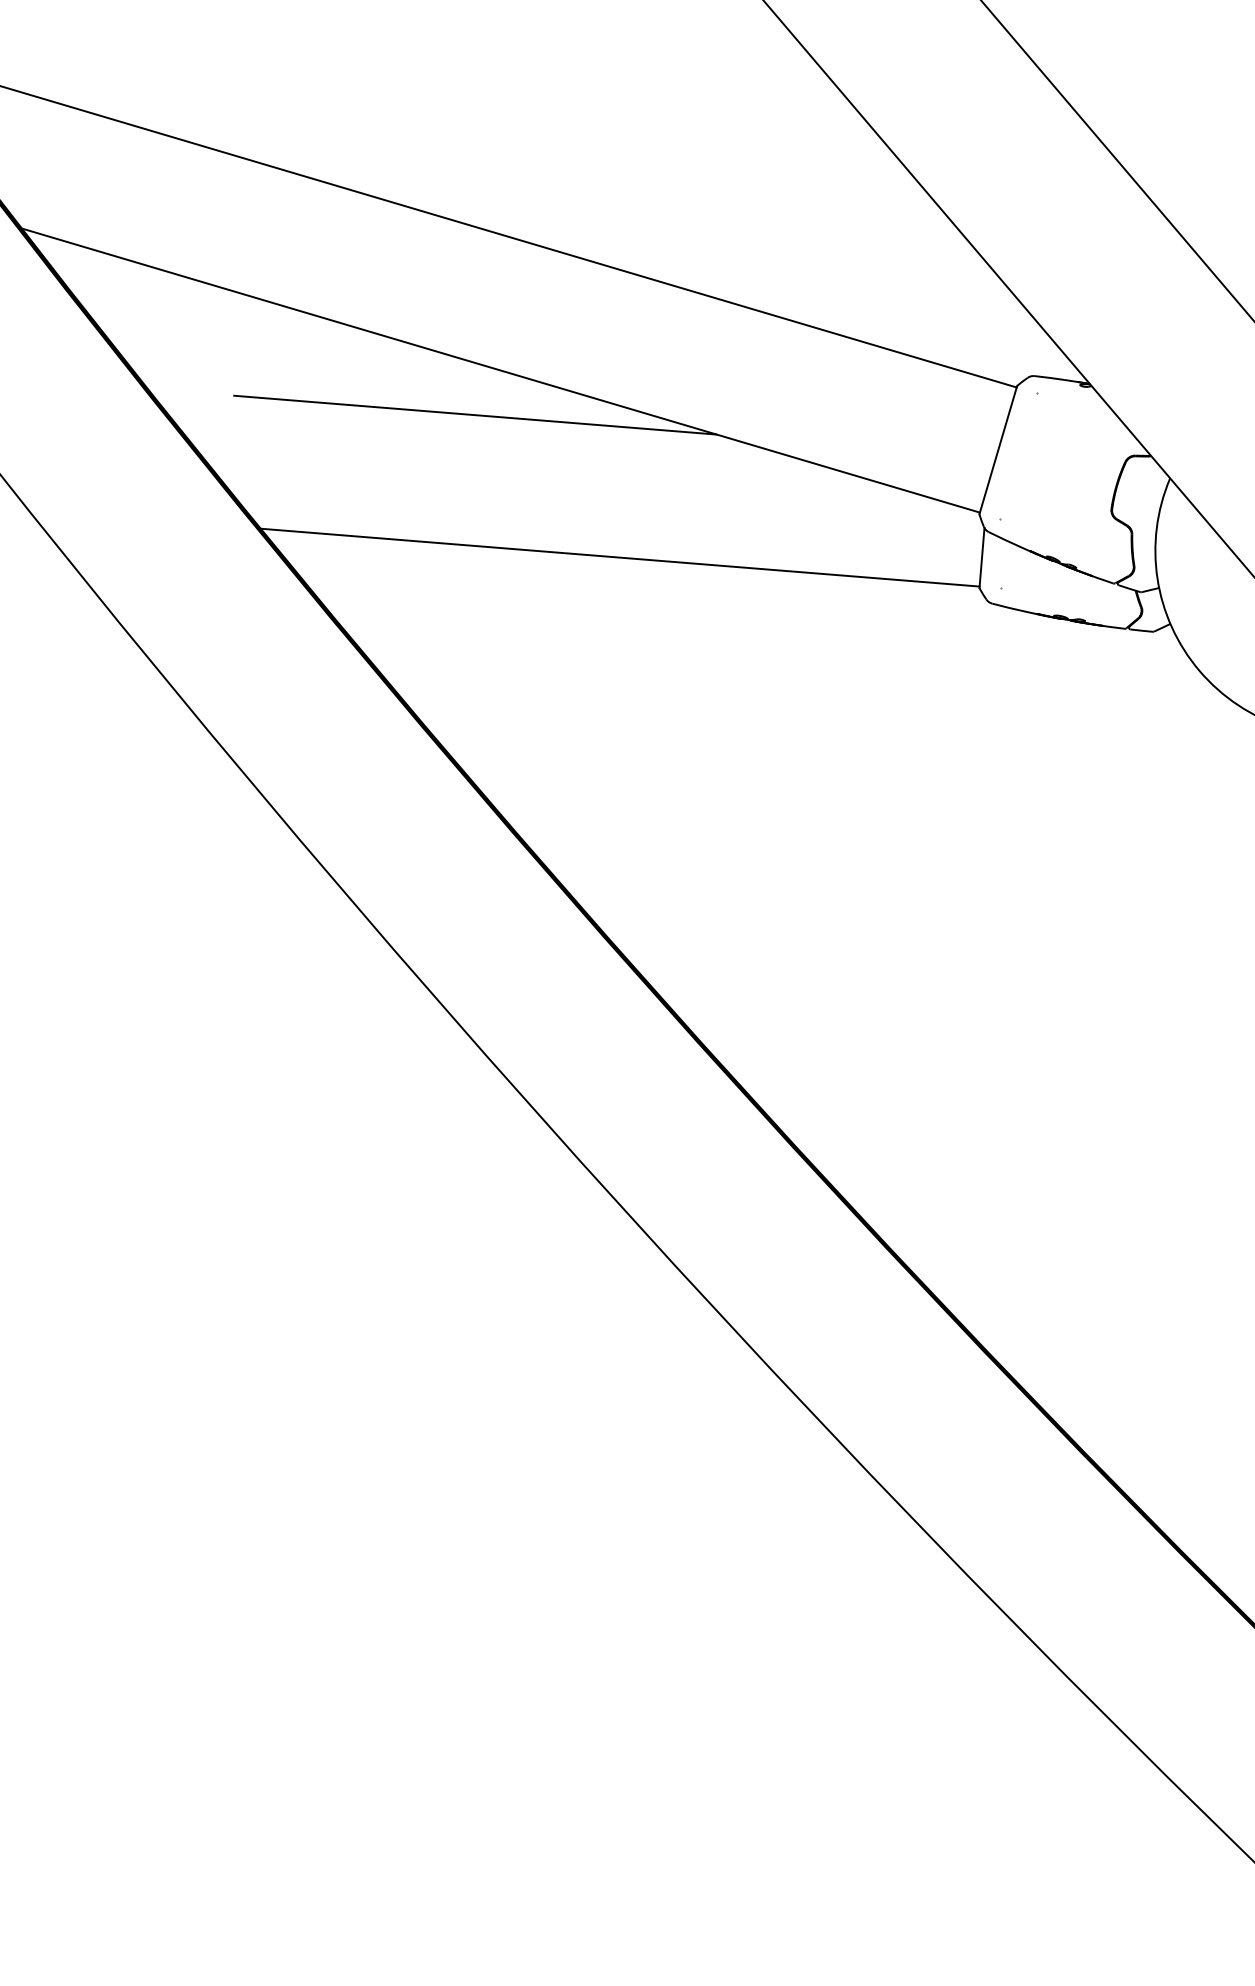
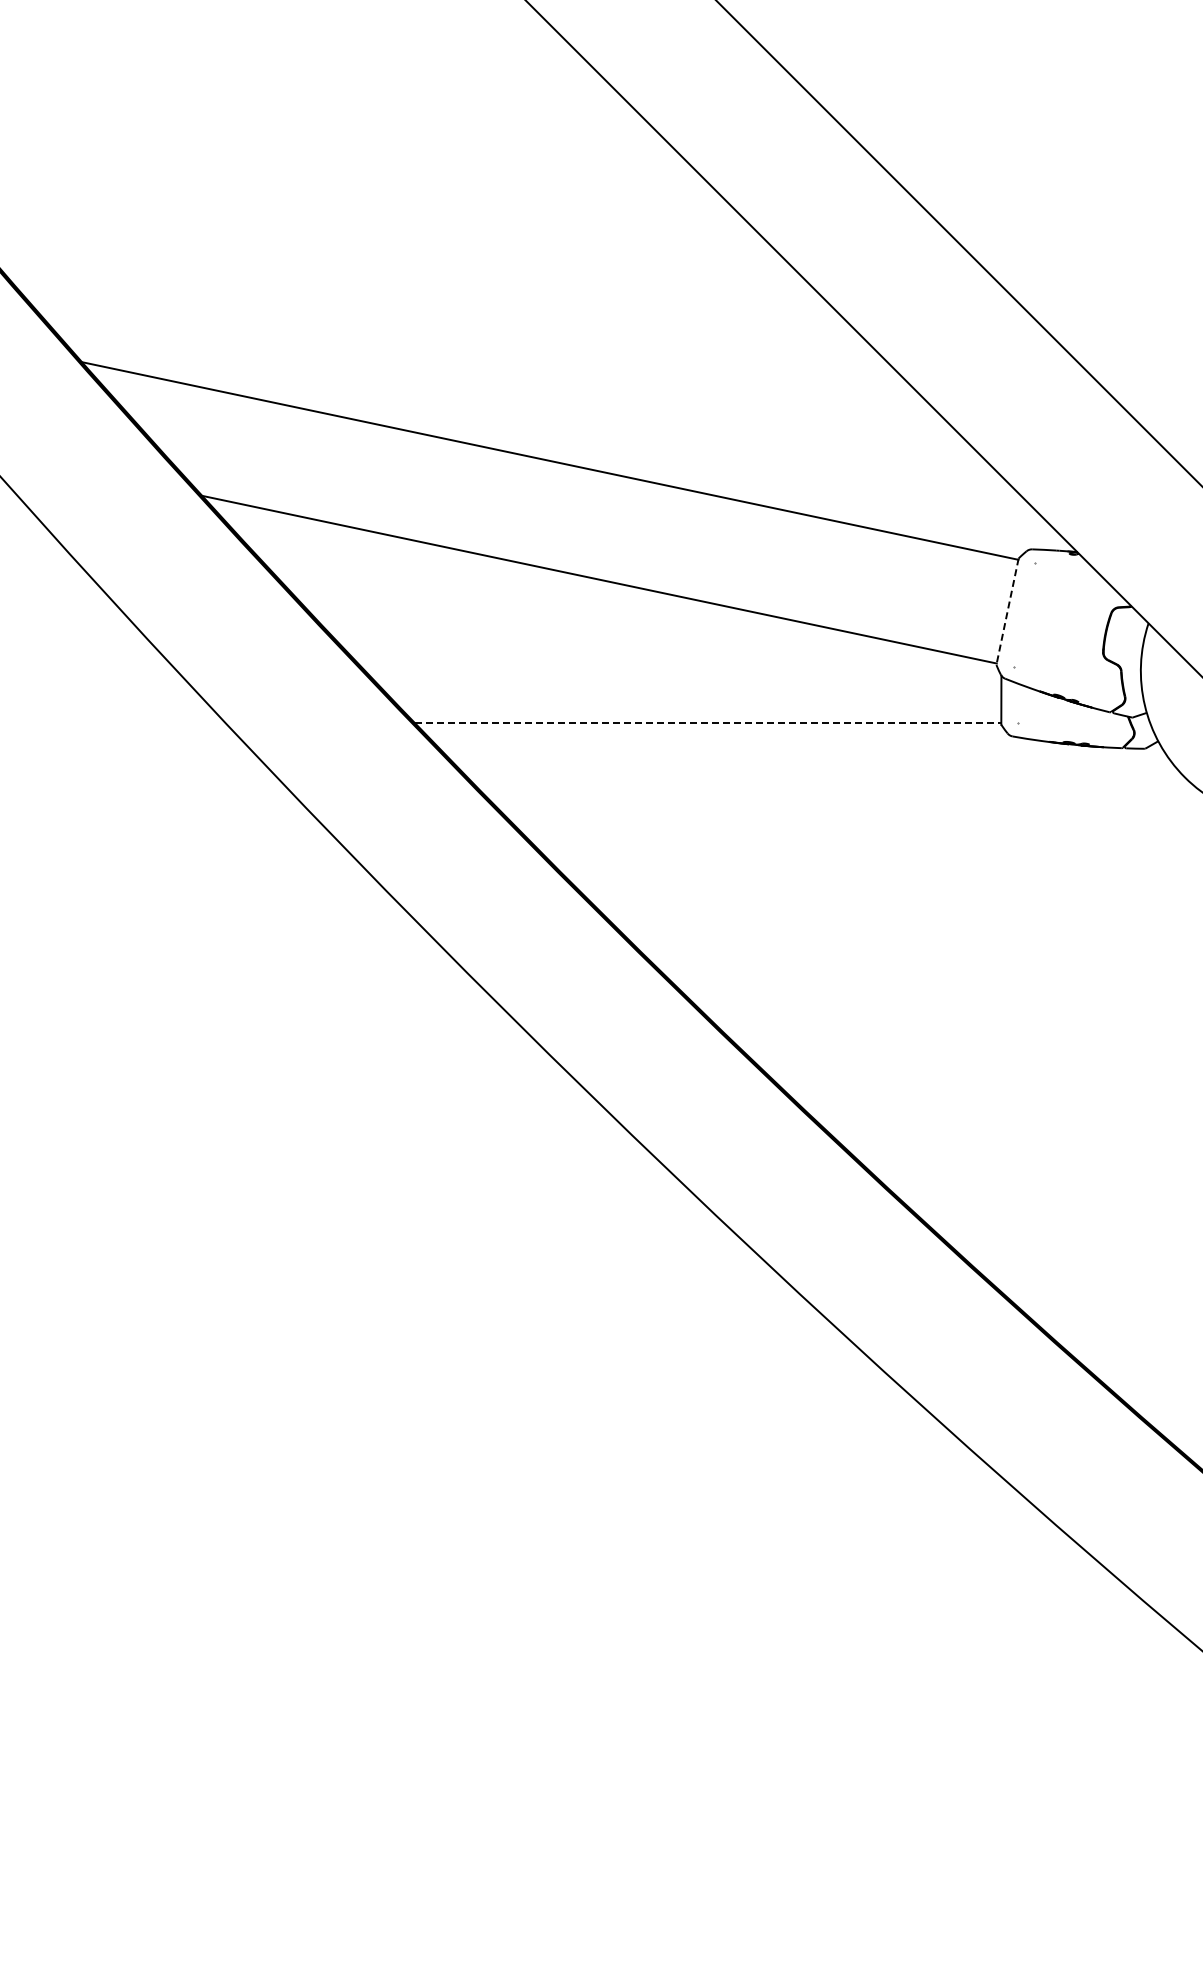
line: (475, 415) -> (581, 617), removed
line: (998, 451) -> (1007, 612), solid -> dashed
line: (620, 557) -> (708, 723), solid -> dashed

